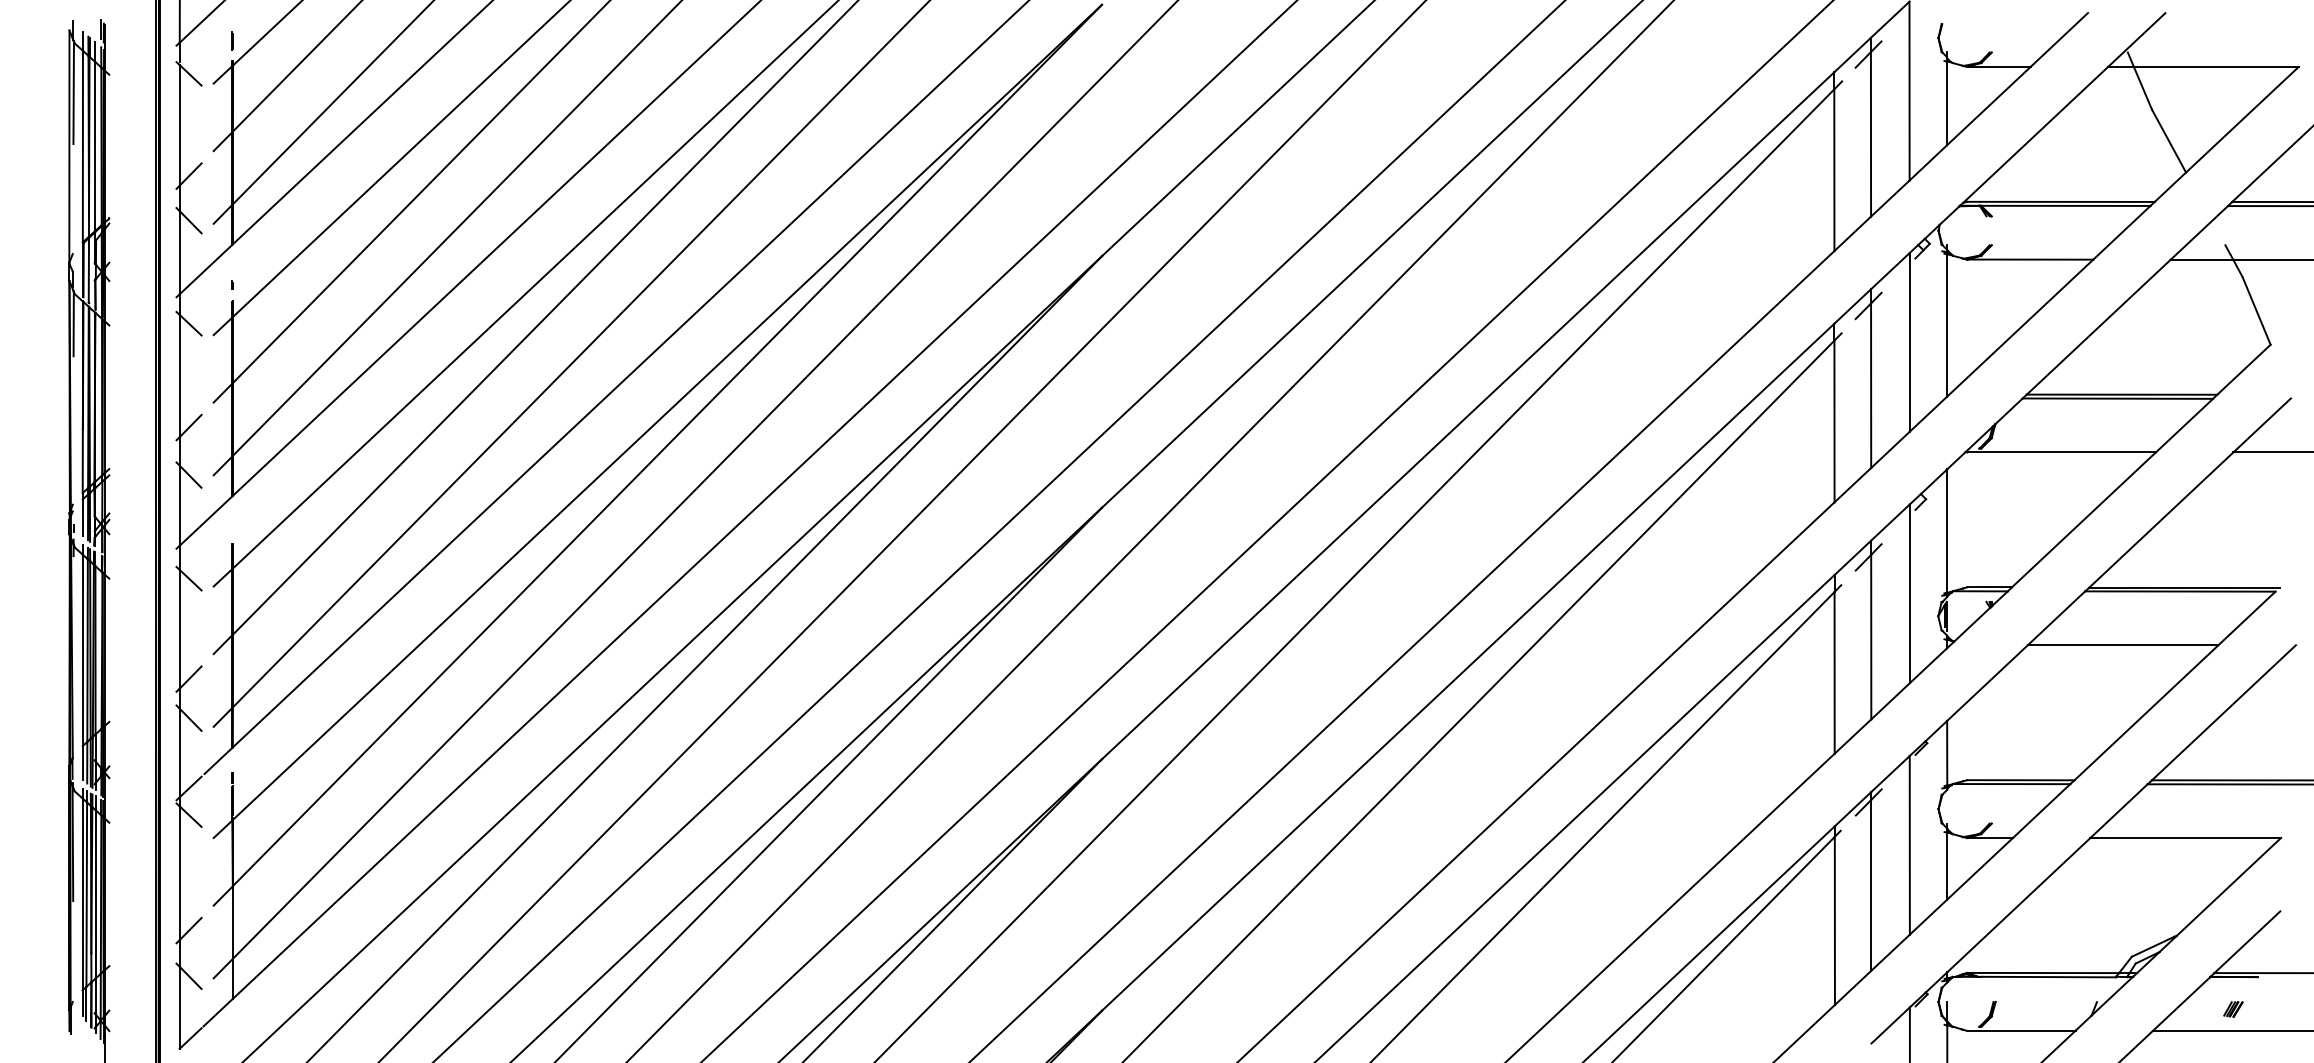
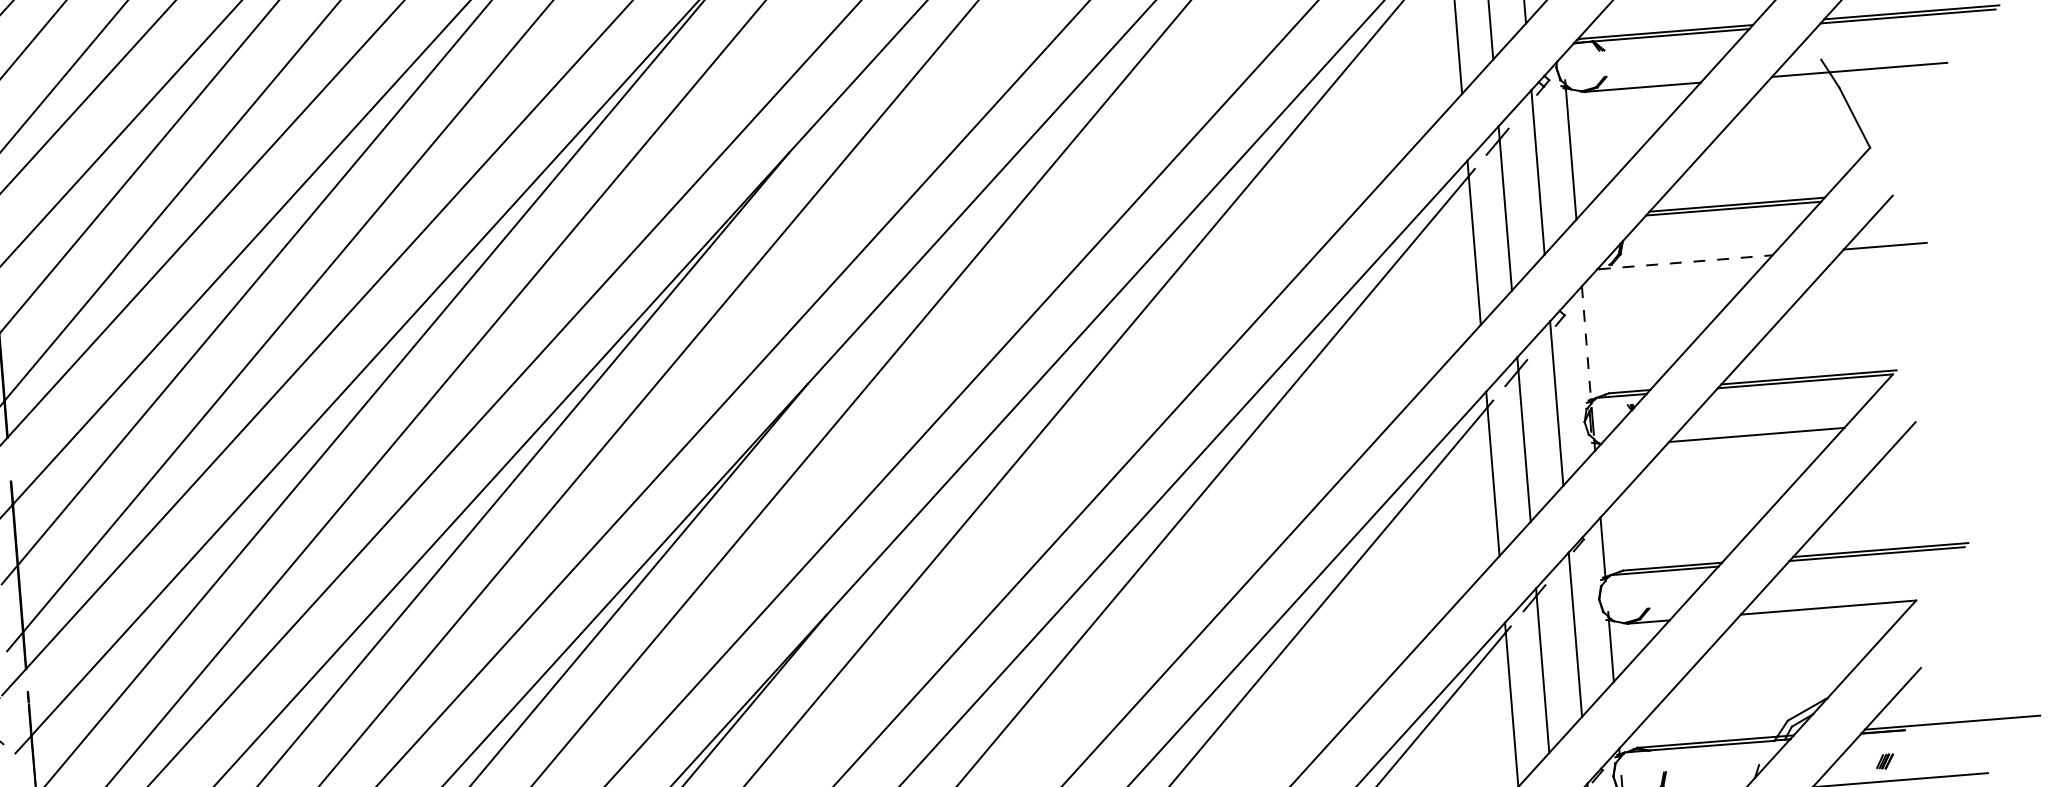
line: (2061, 452) -> (1685, 262), solid -> dashed
line: (1947, 531) -> (1586, 343), solid -> dashed

